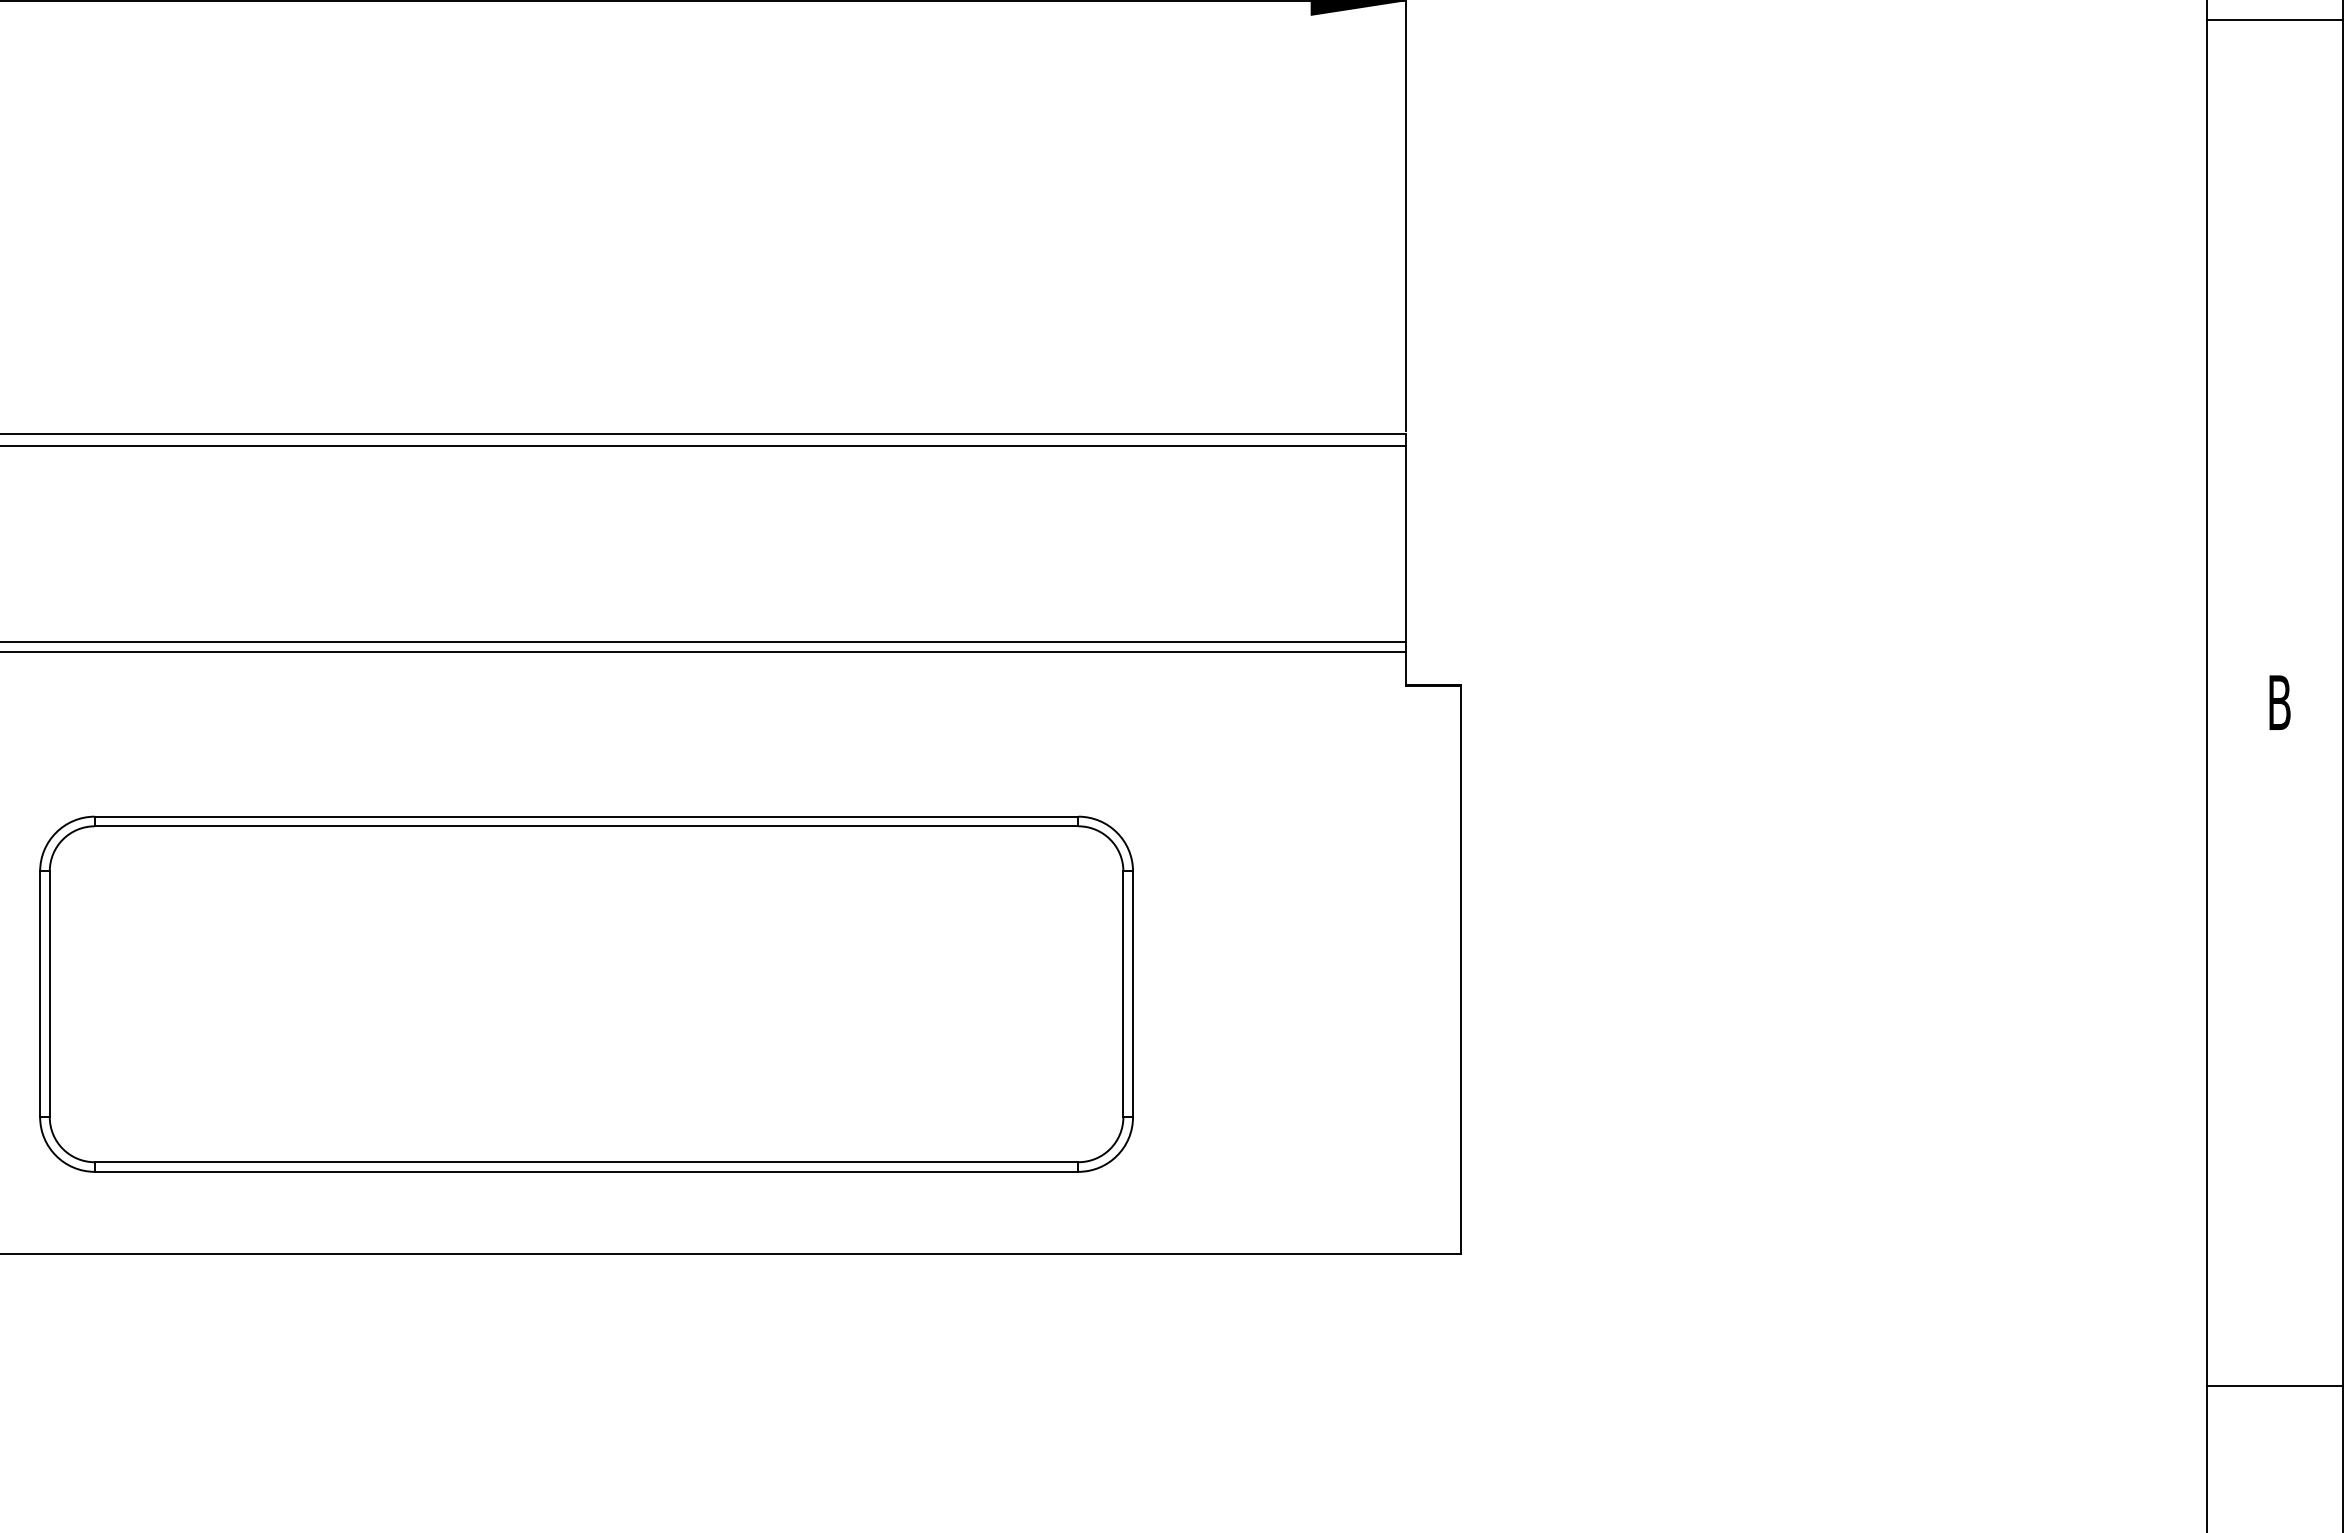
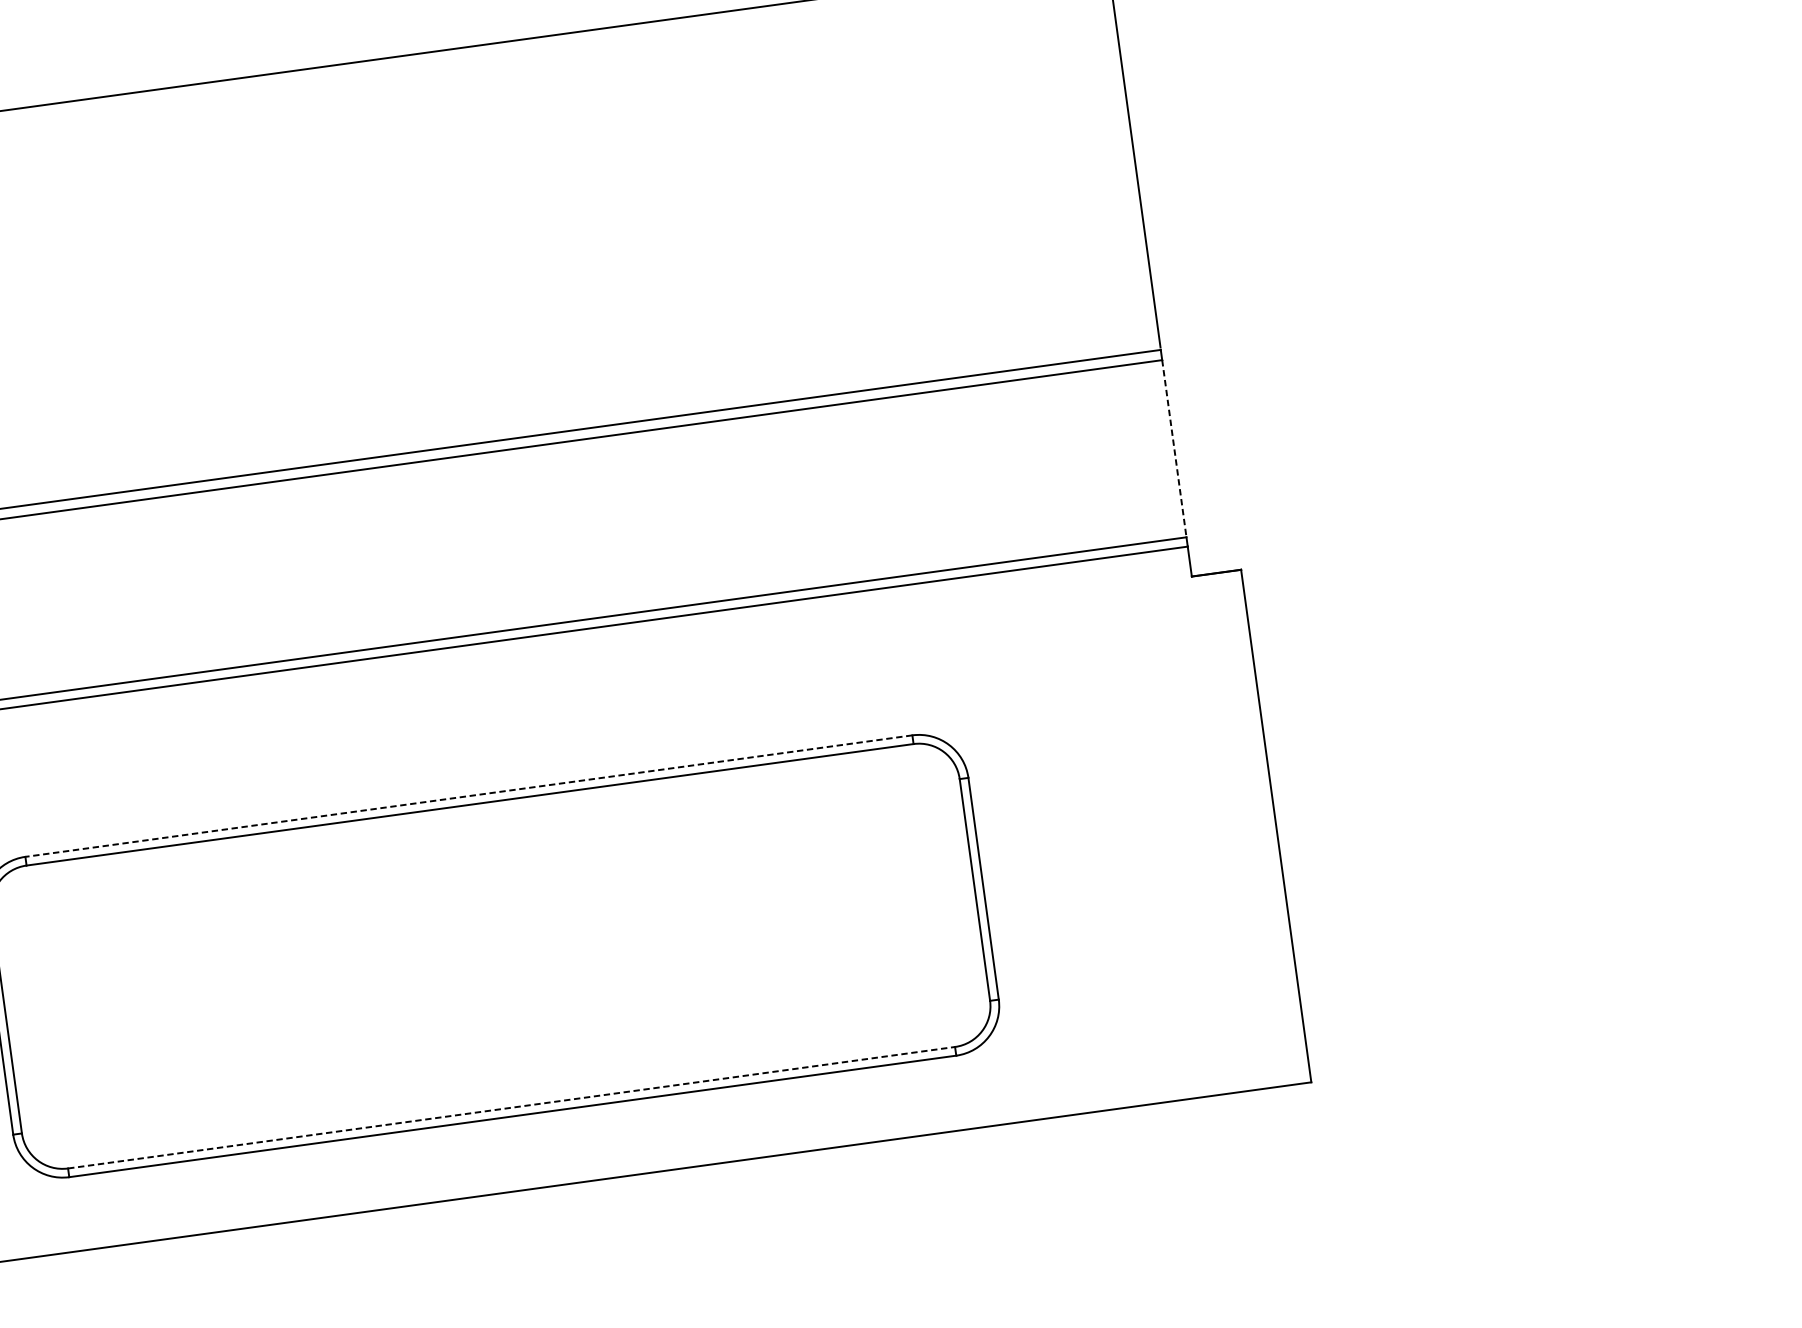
line: (1406, 544) -> (1174, 449), solid -> dashed
line: (586, 816) -> (468, 795), solid -> dashed
line: (586, 1162) -> (511, 1107), solid -> dashed

